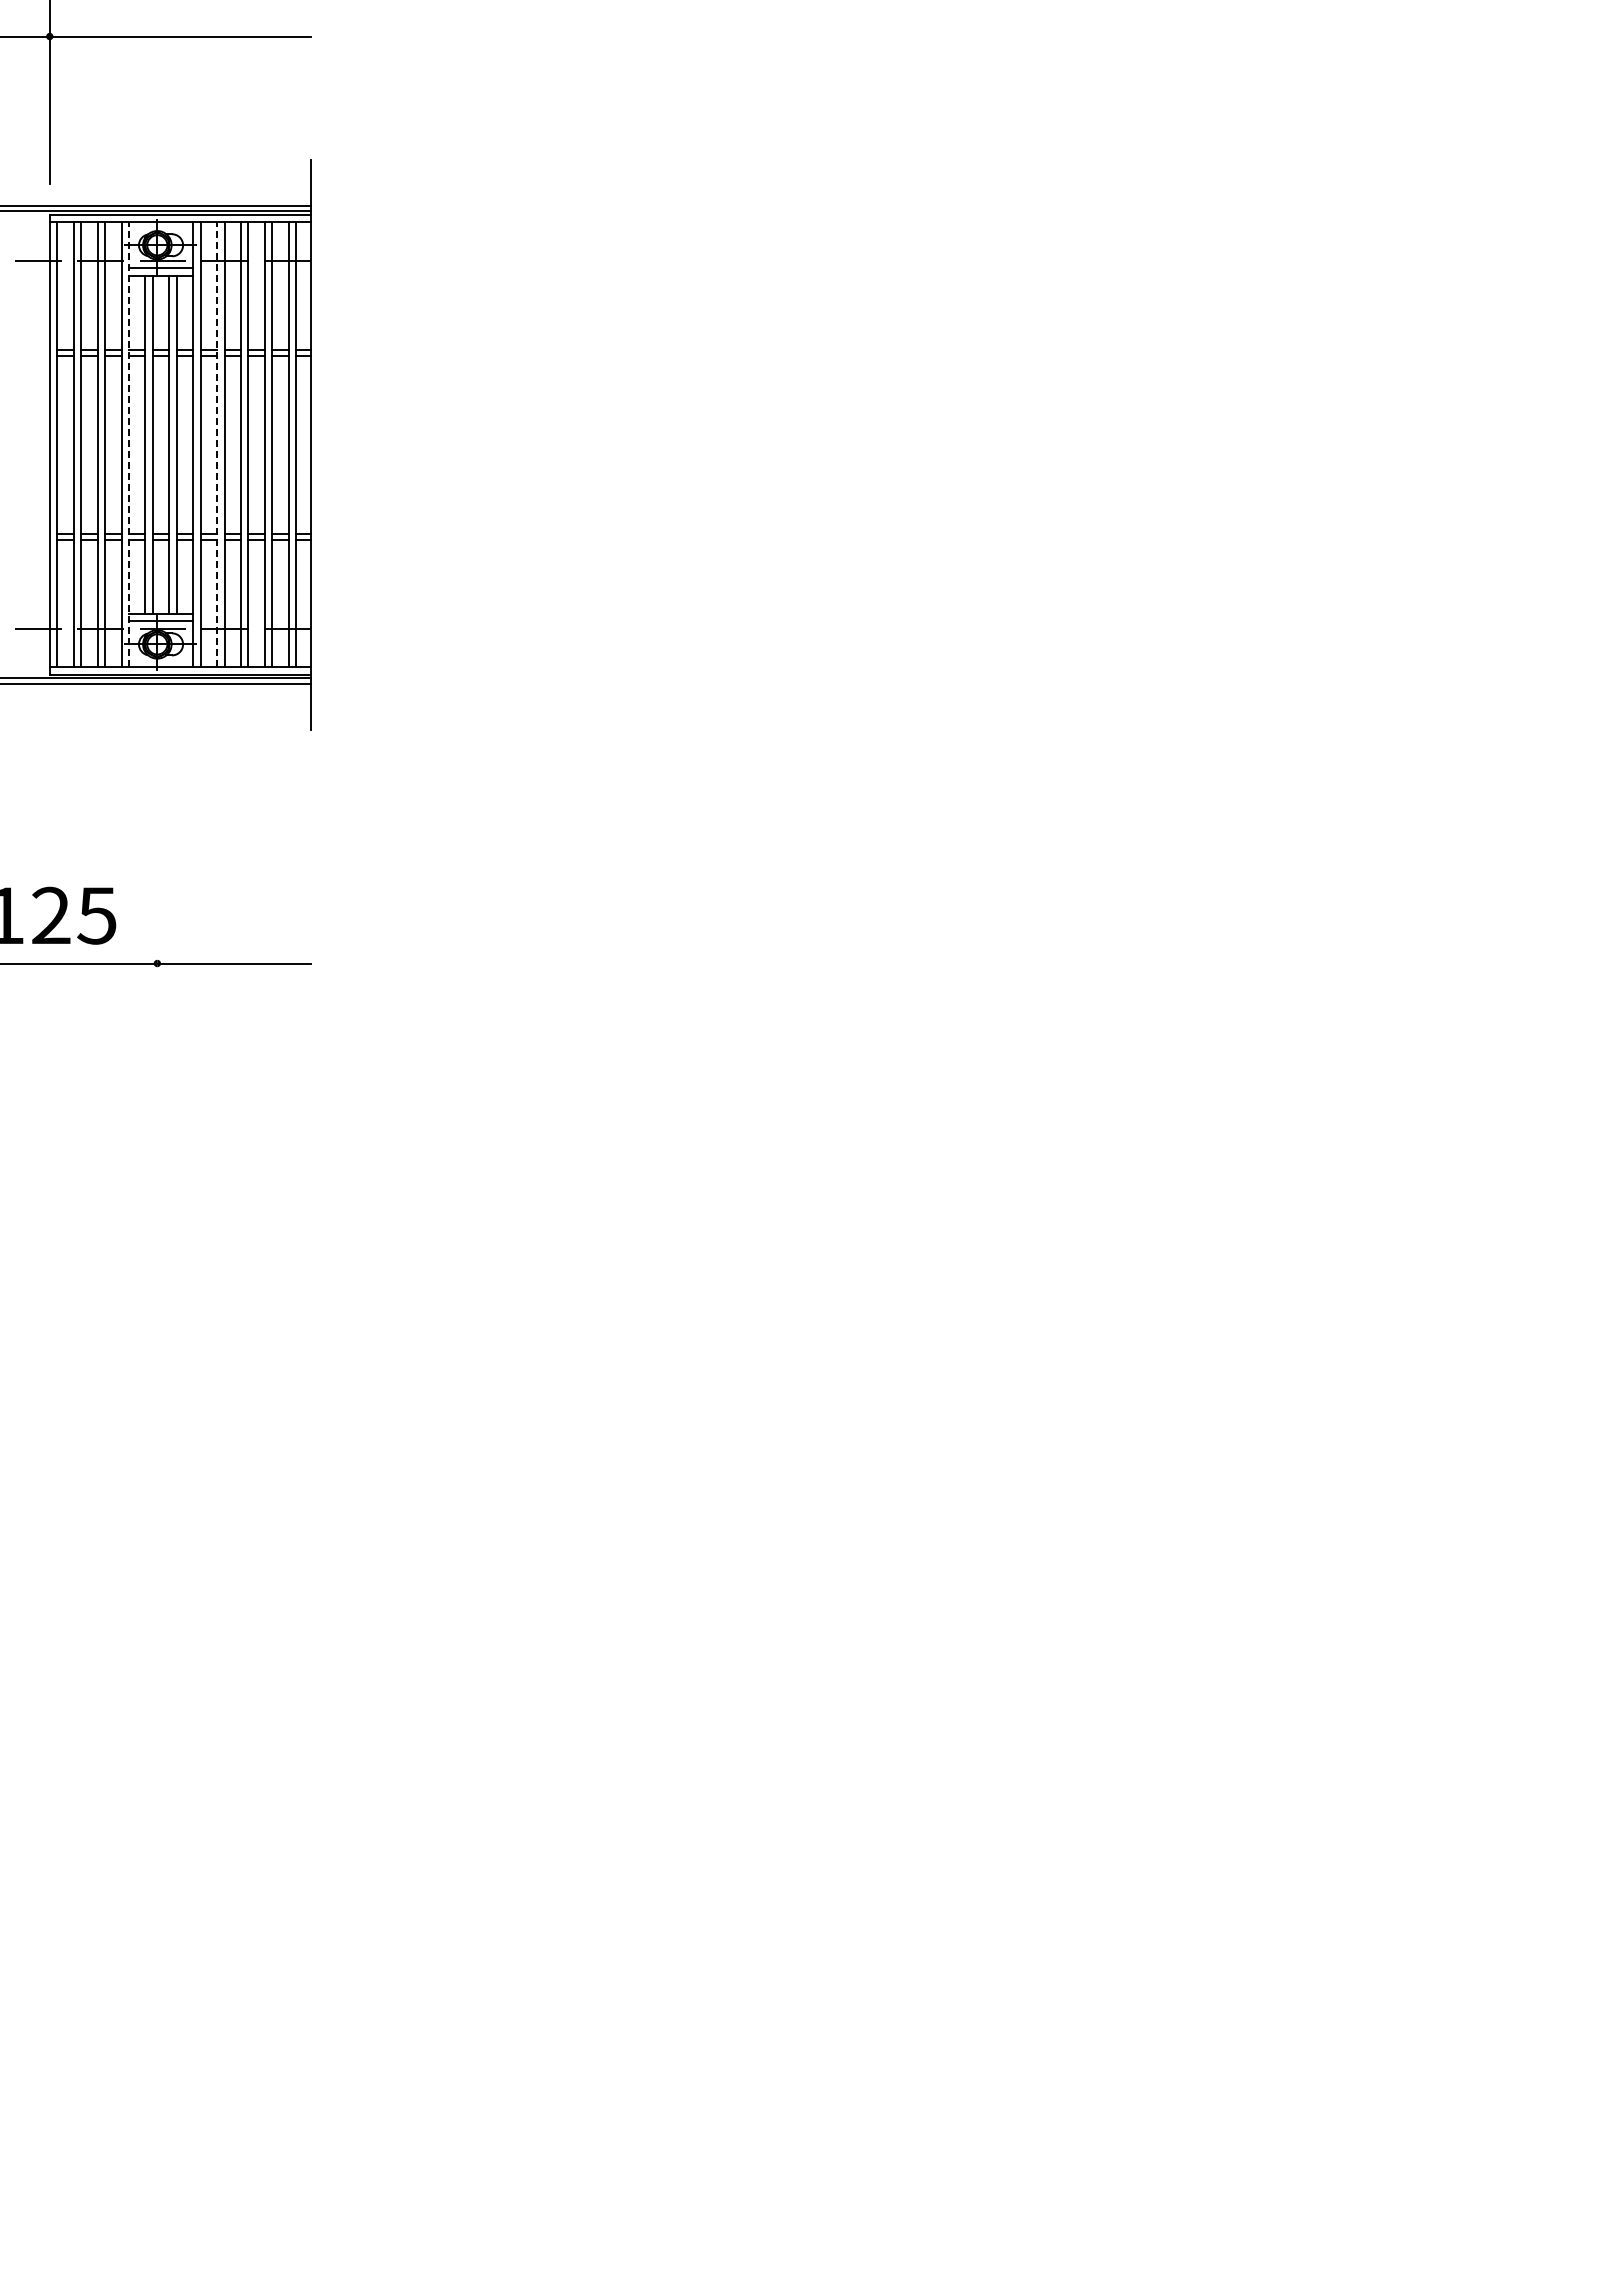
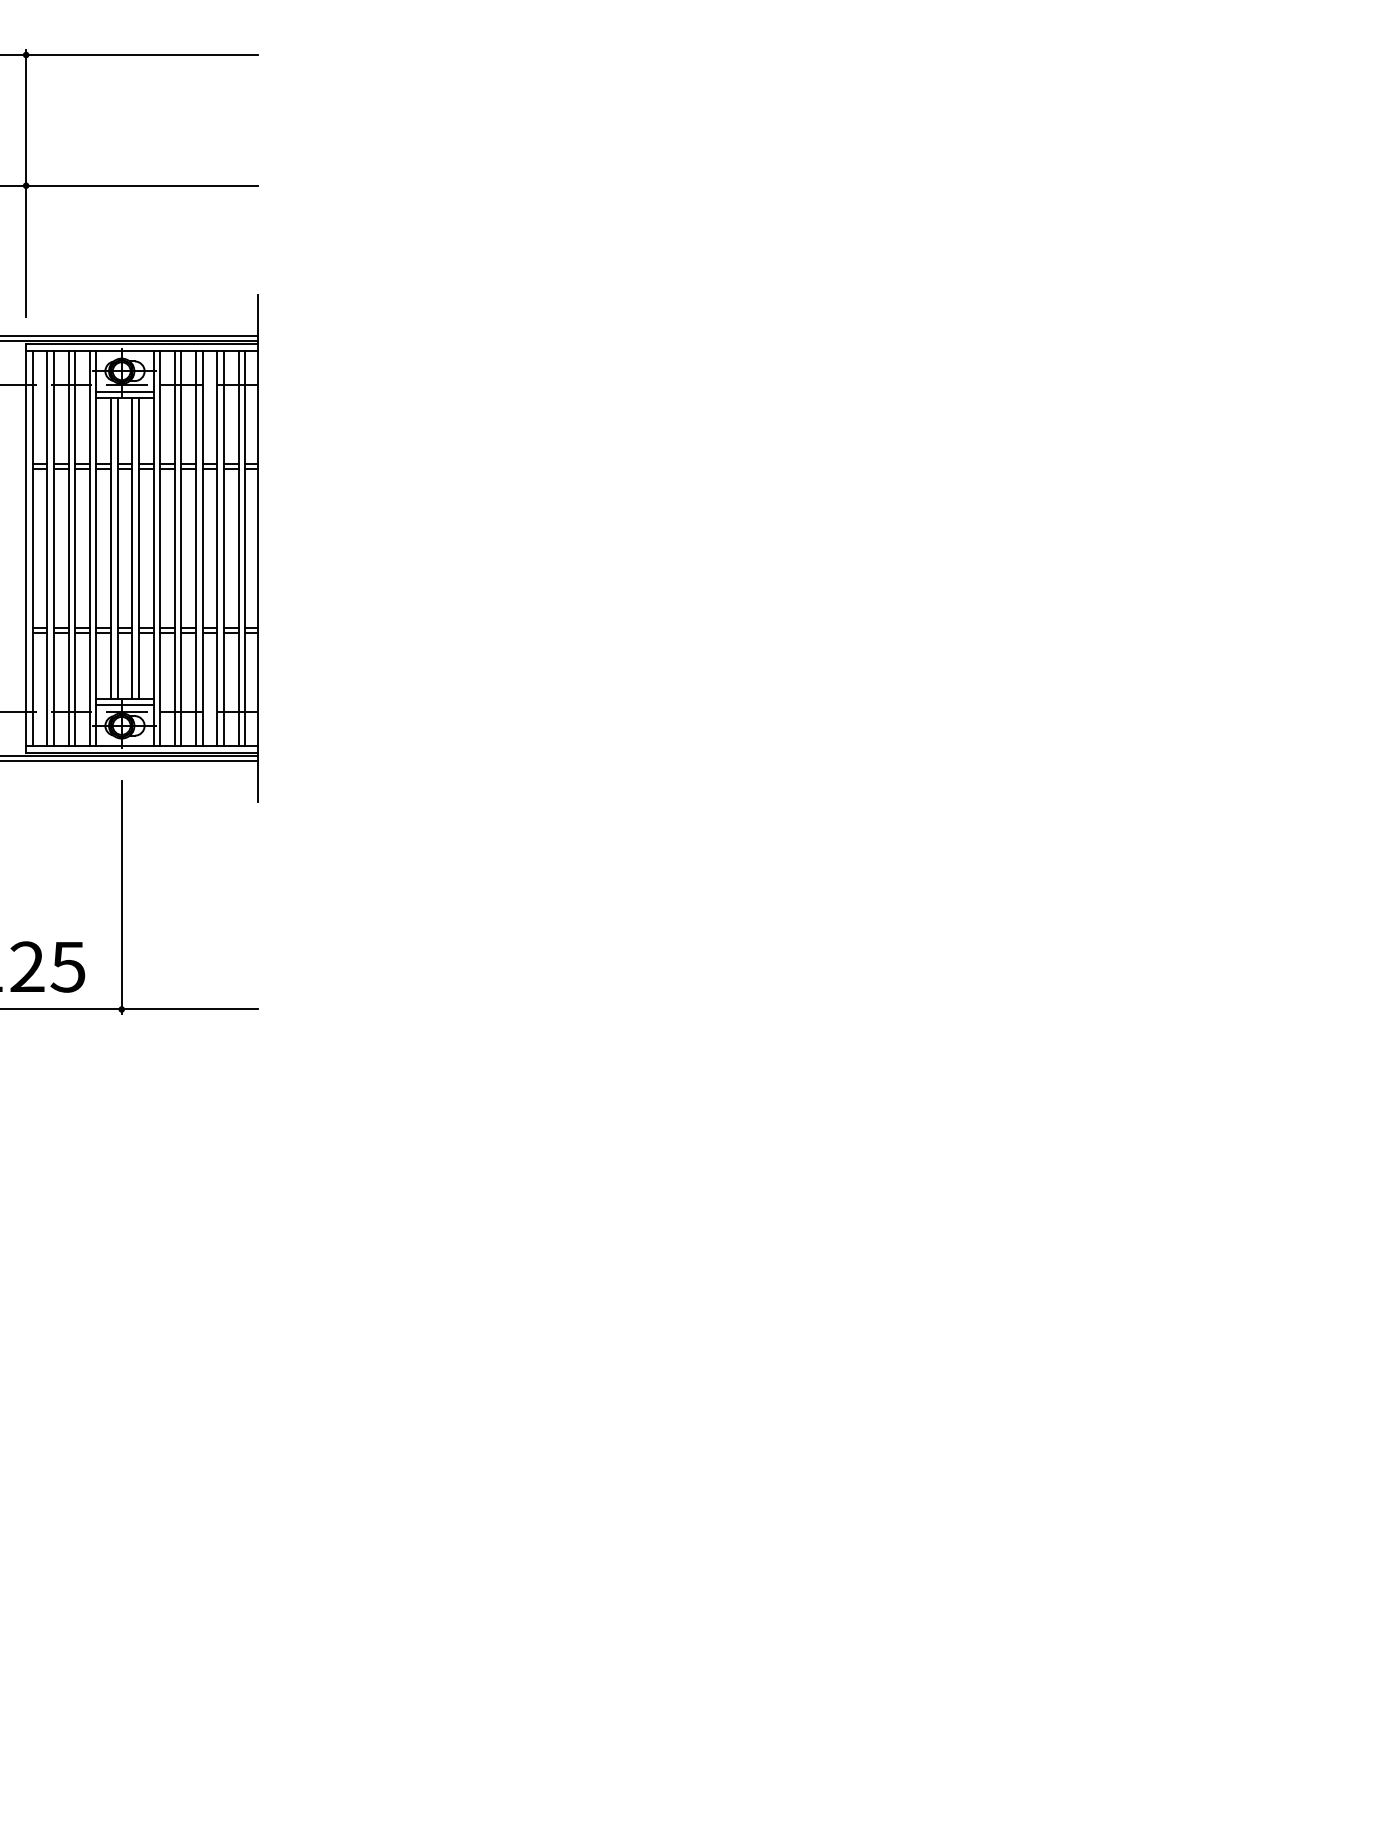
line: (128, 444) -> (96, 548), dashed -> solid
line: (217, 444) -> (175, 548), dashed -> solid
line: (157, 837) -> (121, 897), added

